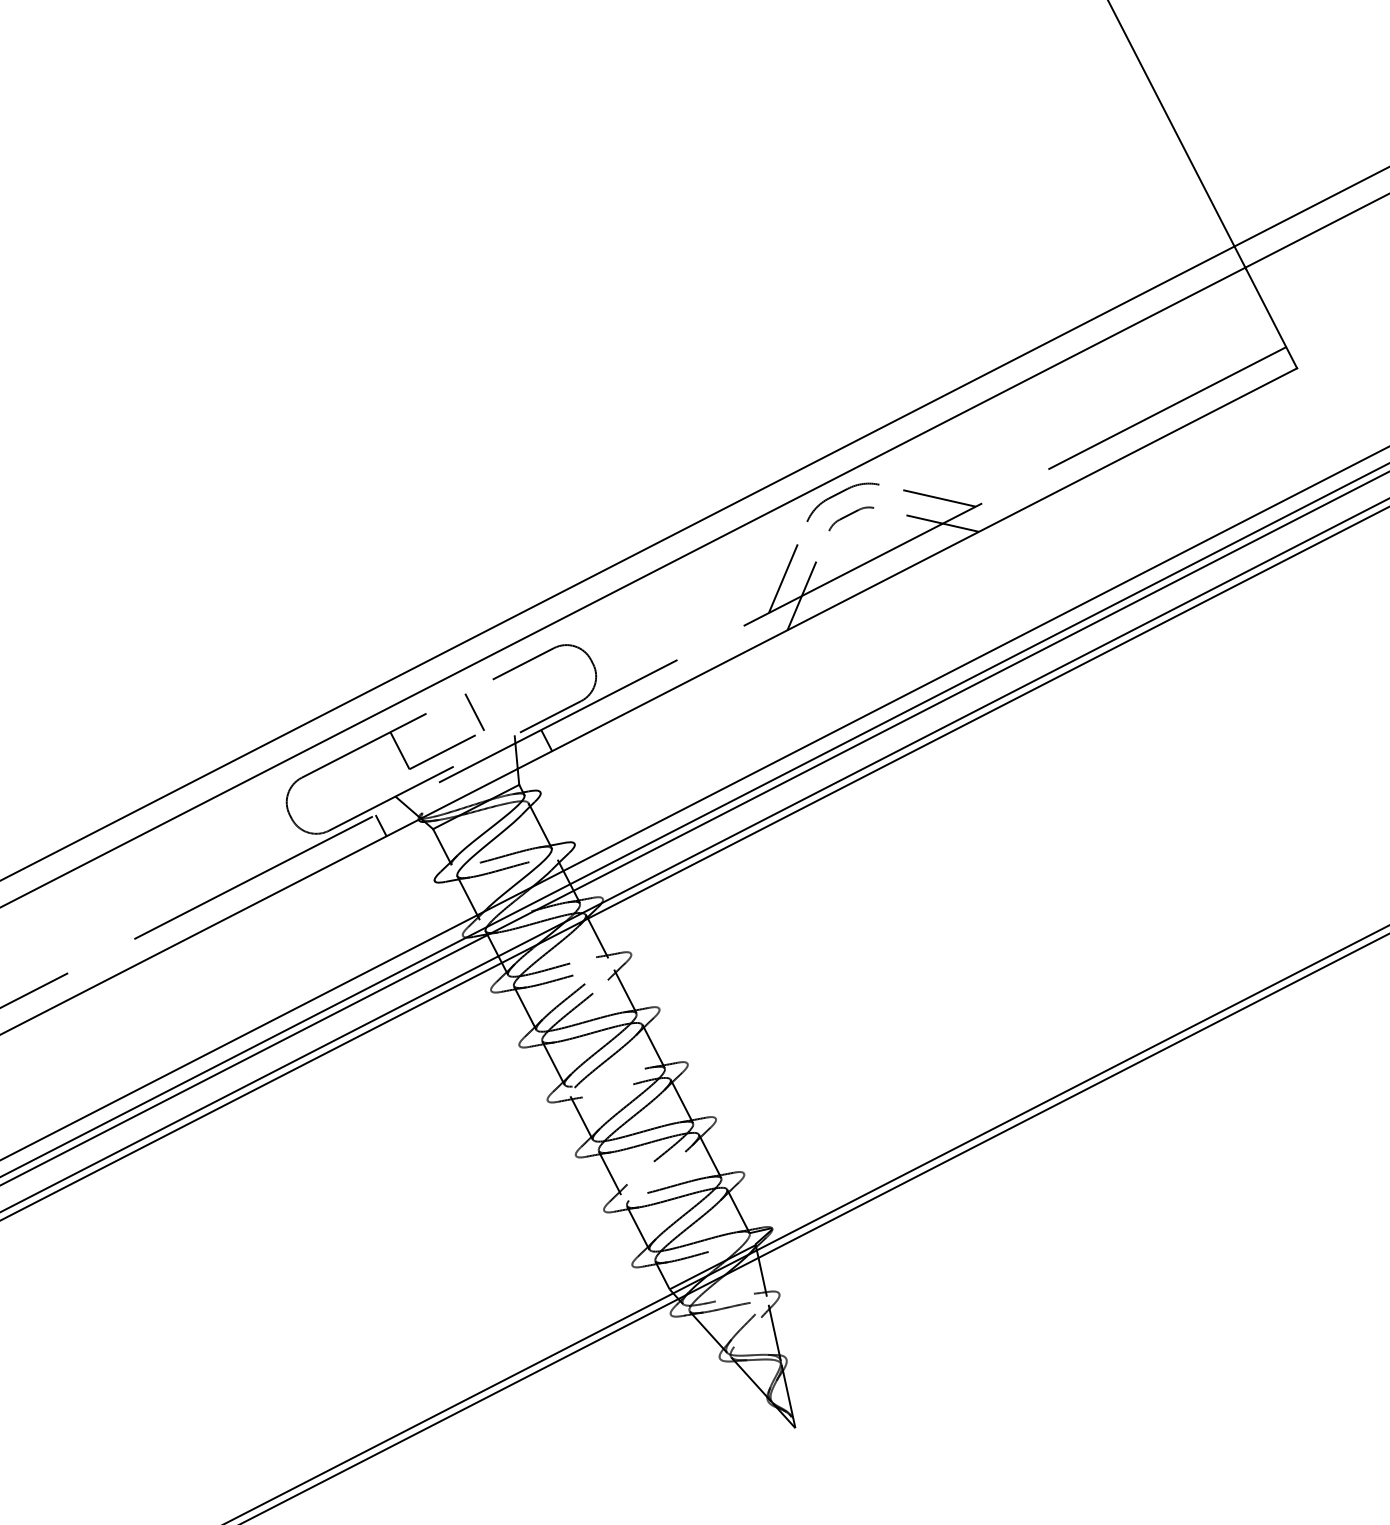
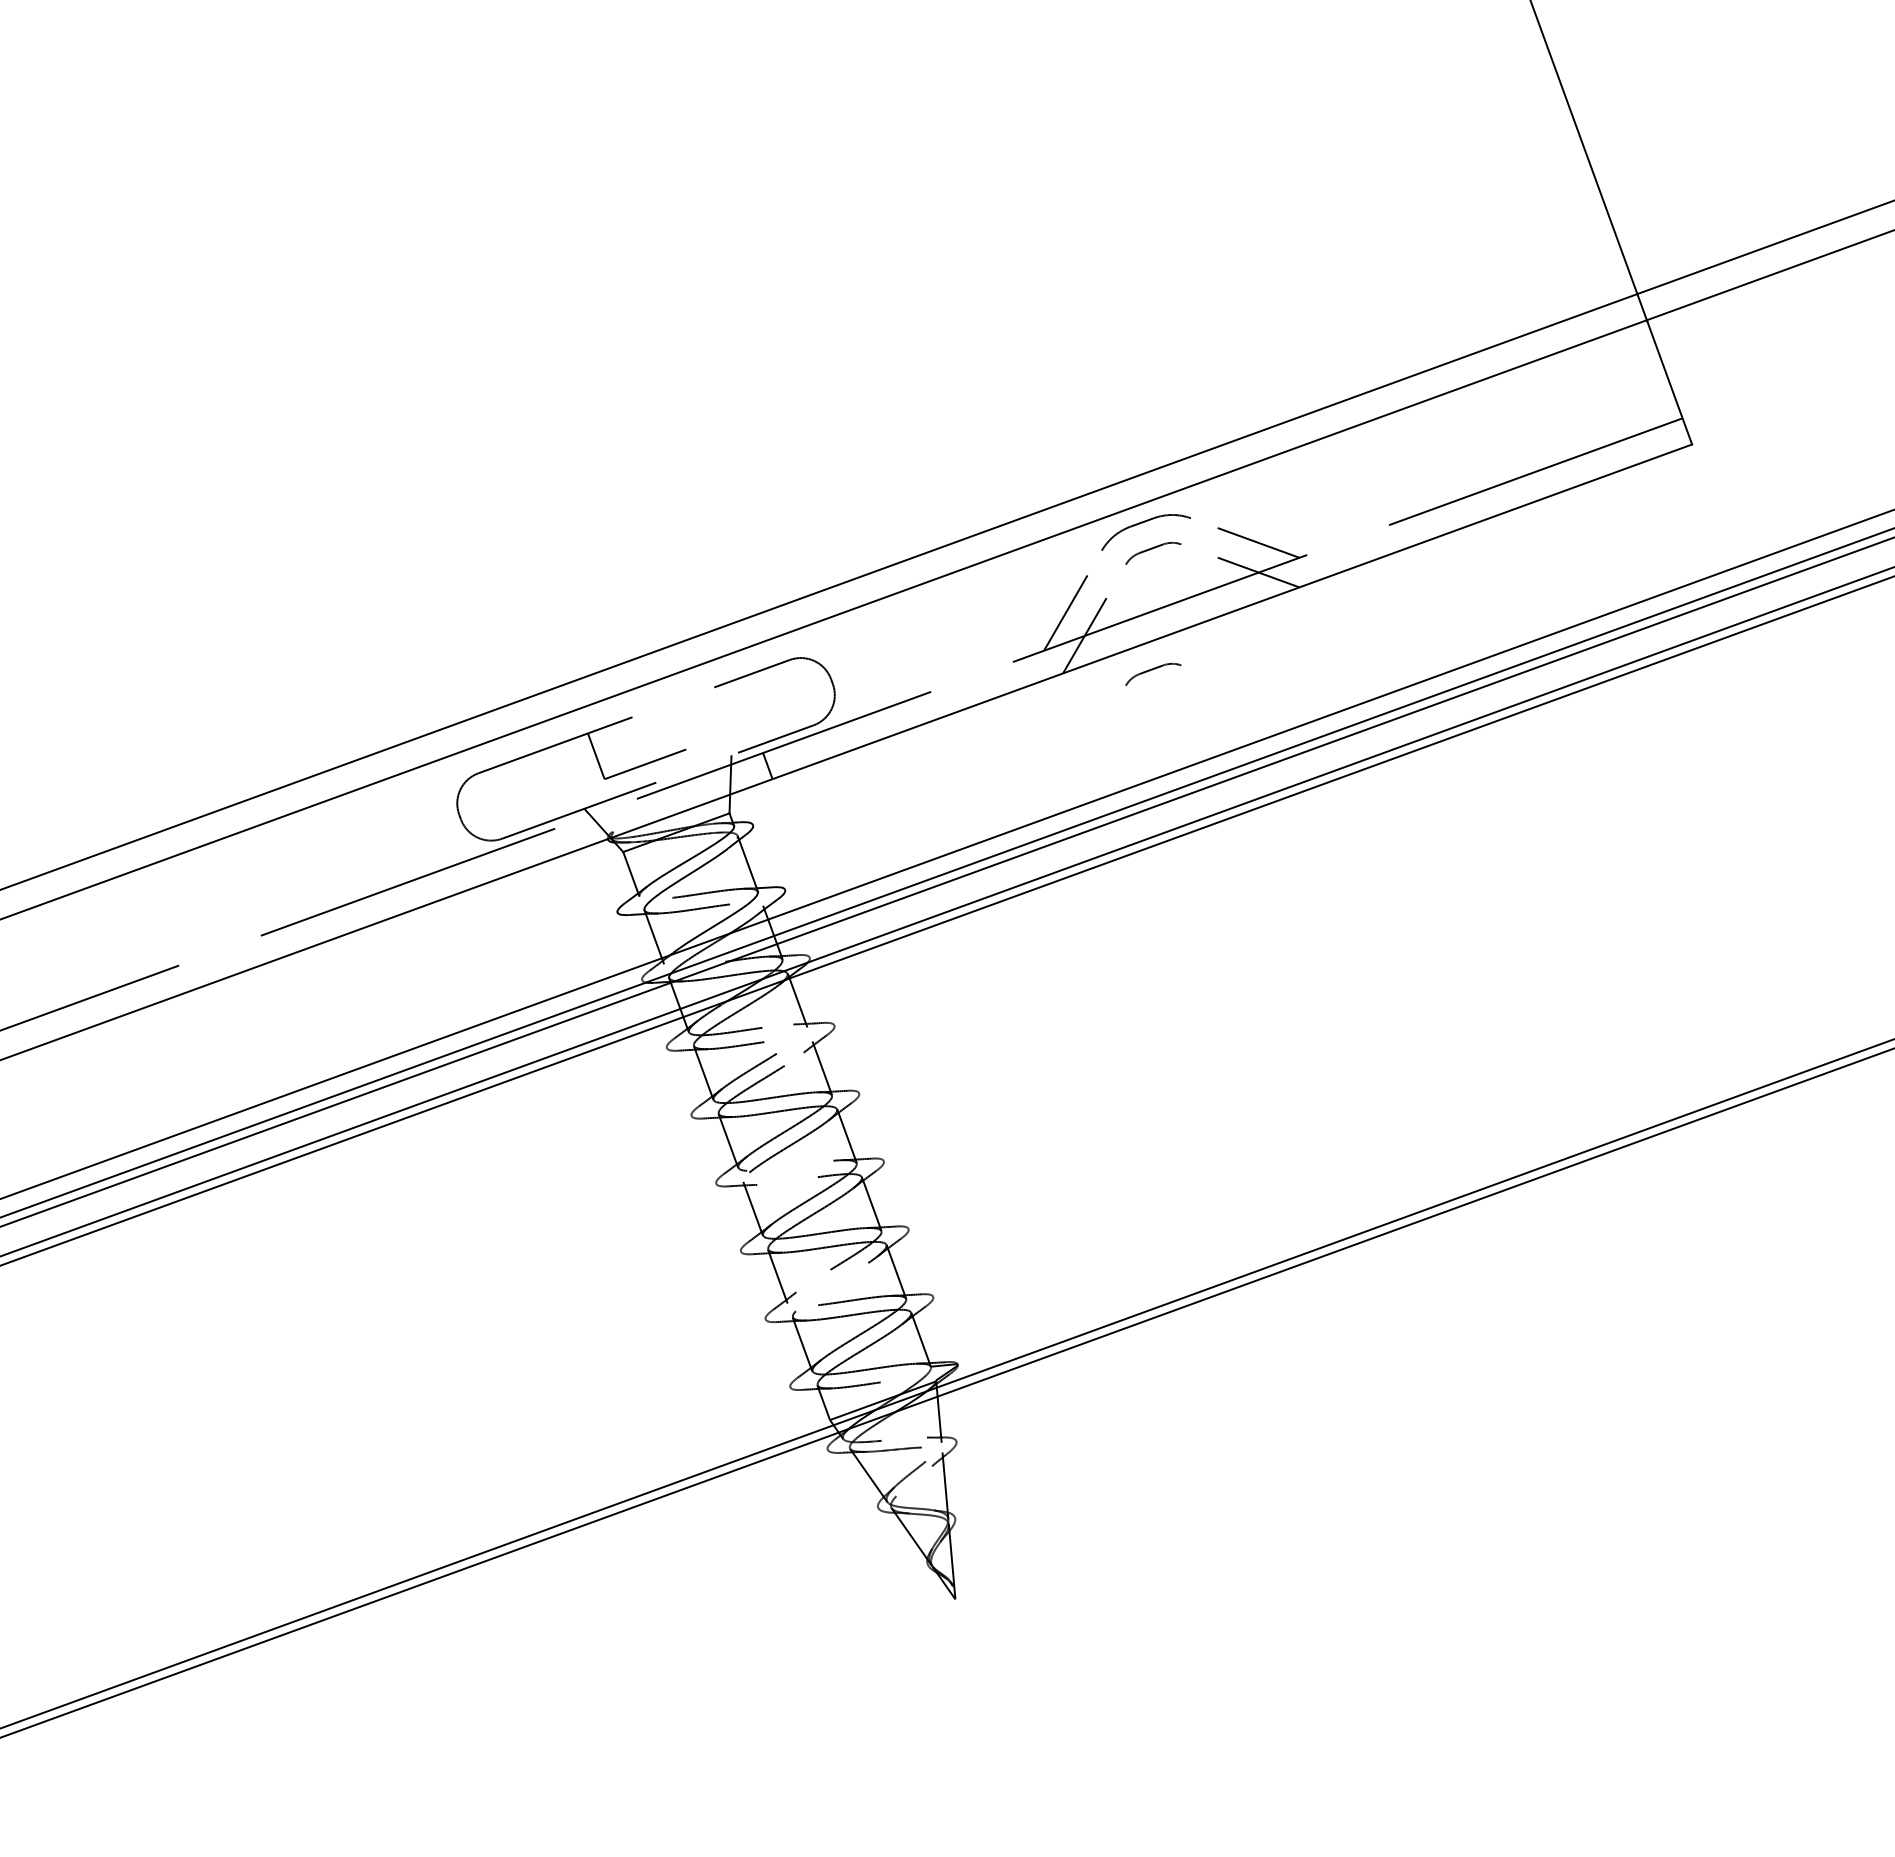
part: (864, 620) -> (1153, 673), added
line: (474, 712) -> (688, 722), removed
line: (381, 825) -> (563, 840), removed

